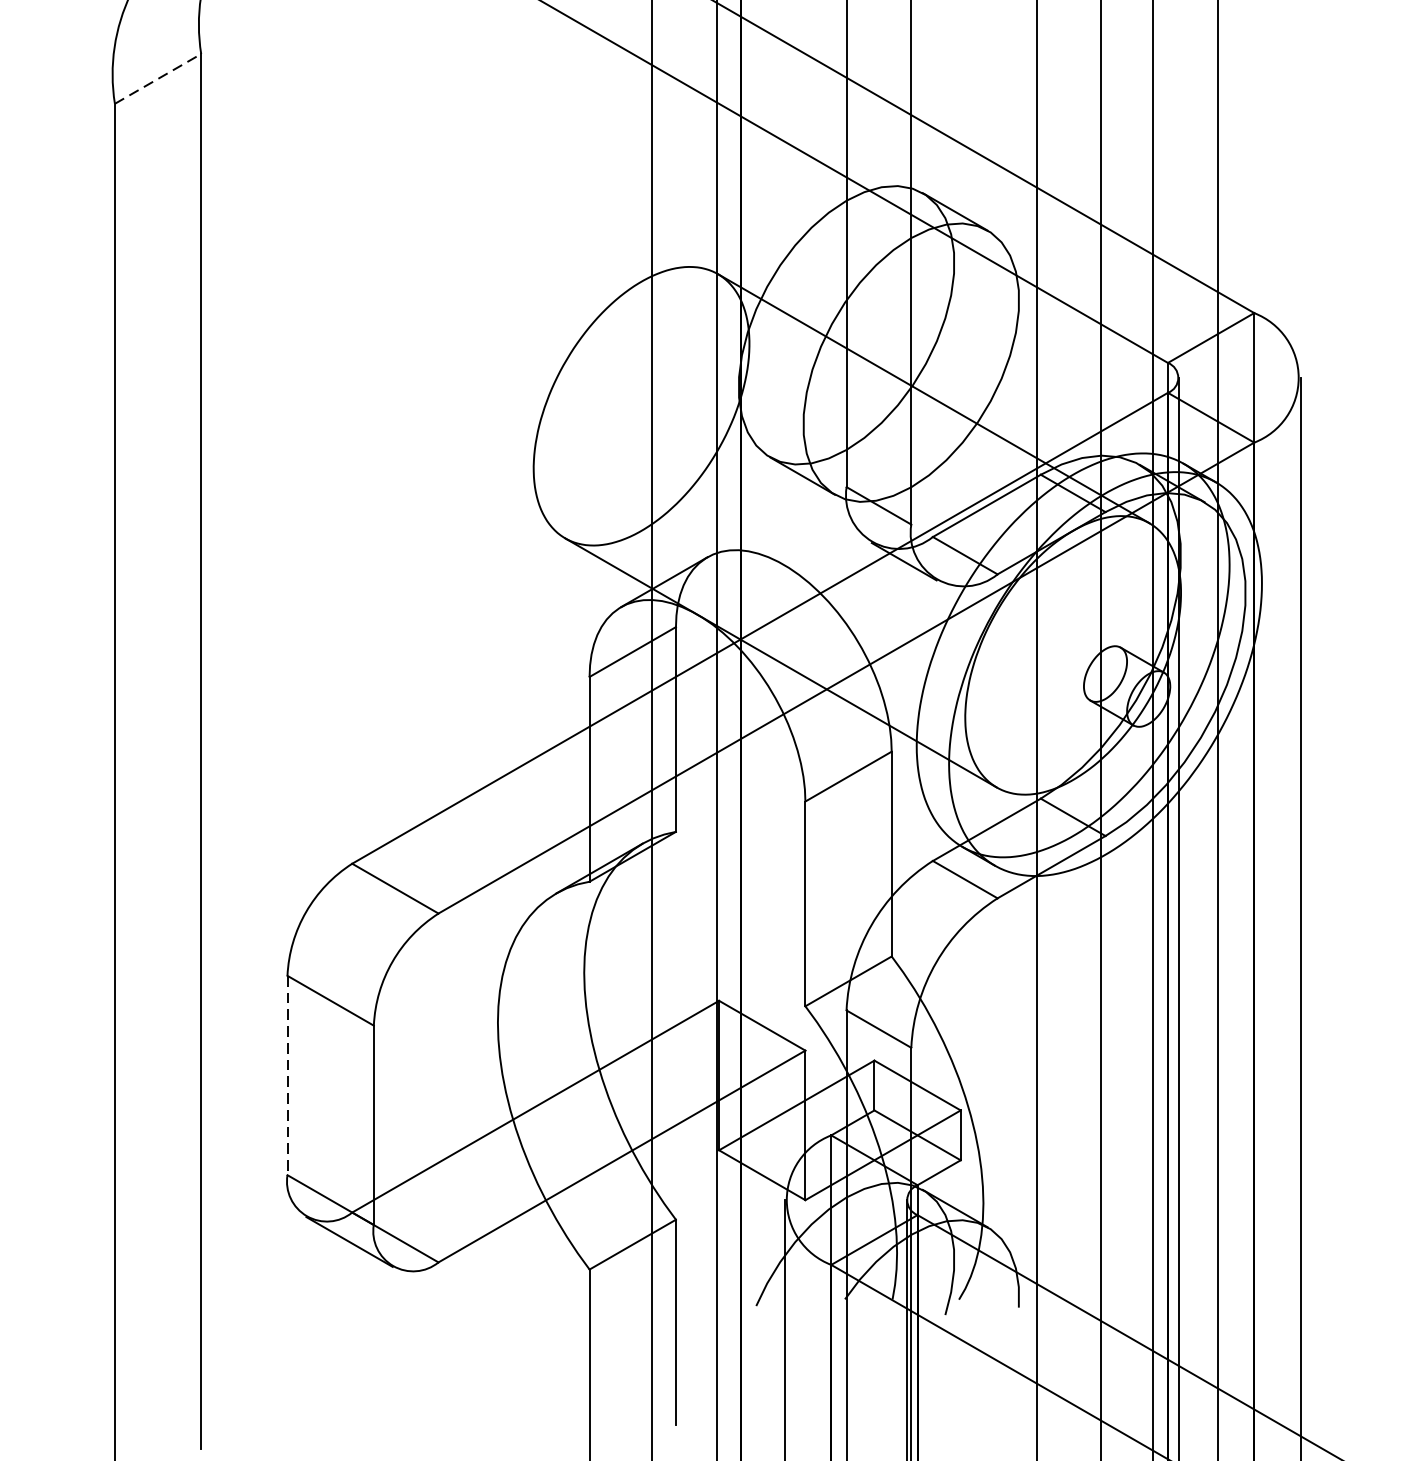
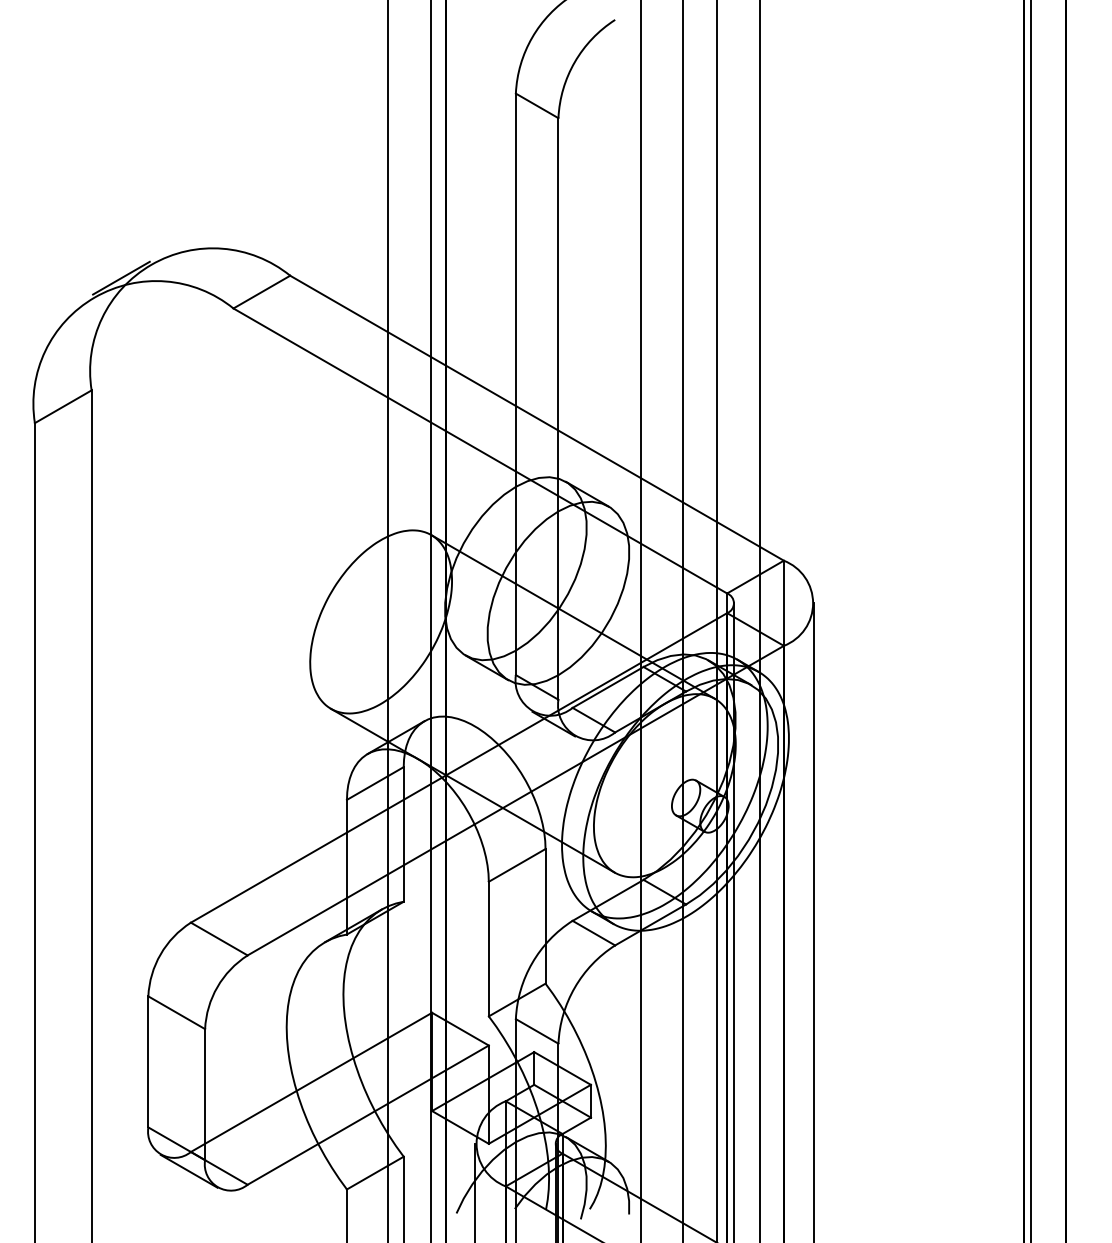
line: (158, 78) -> (63, 406), dashed -> solid
line: (287, 1074) -> (148, 1061), dashed -> solid

